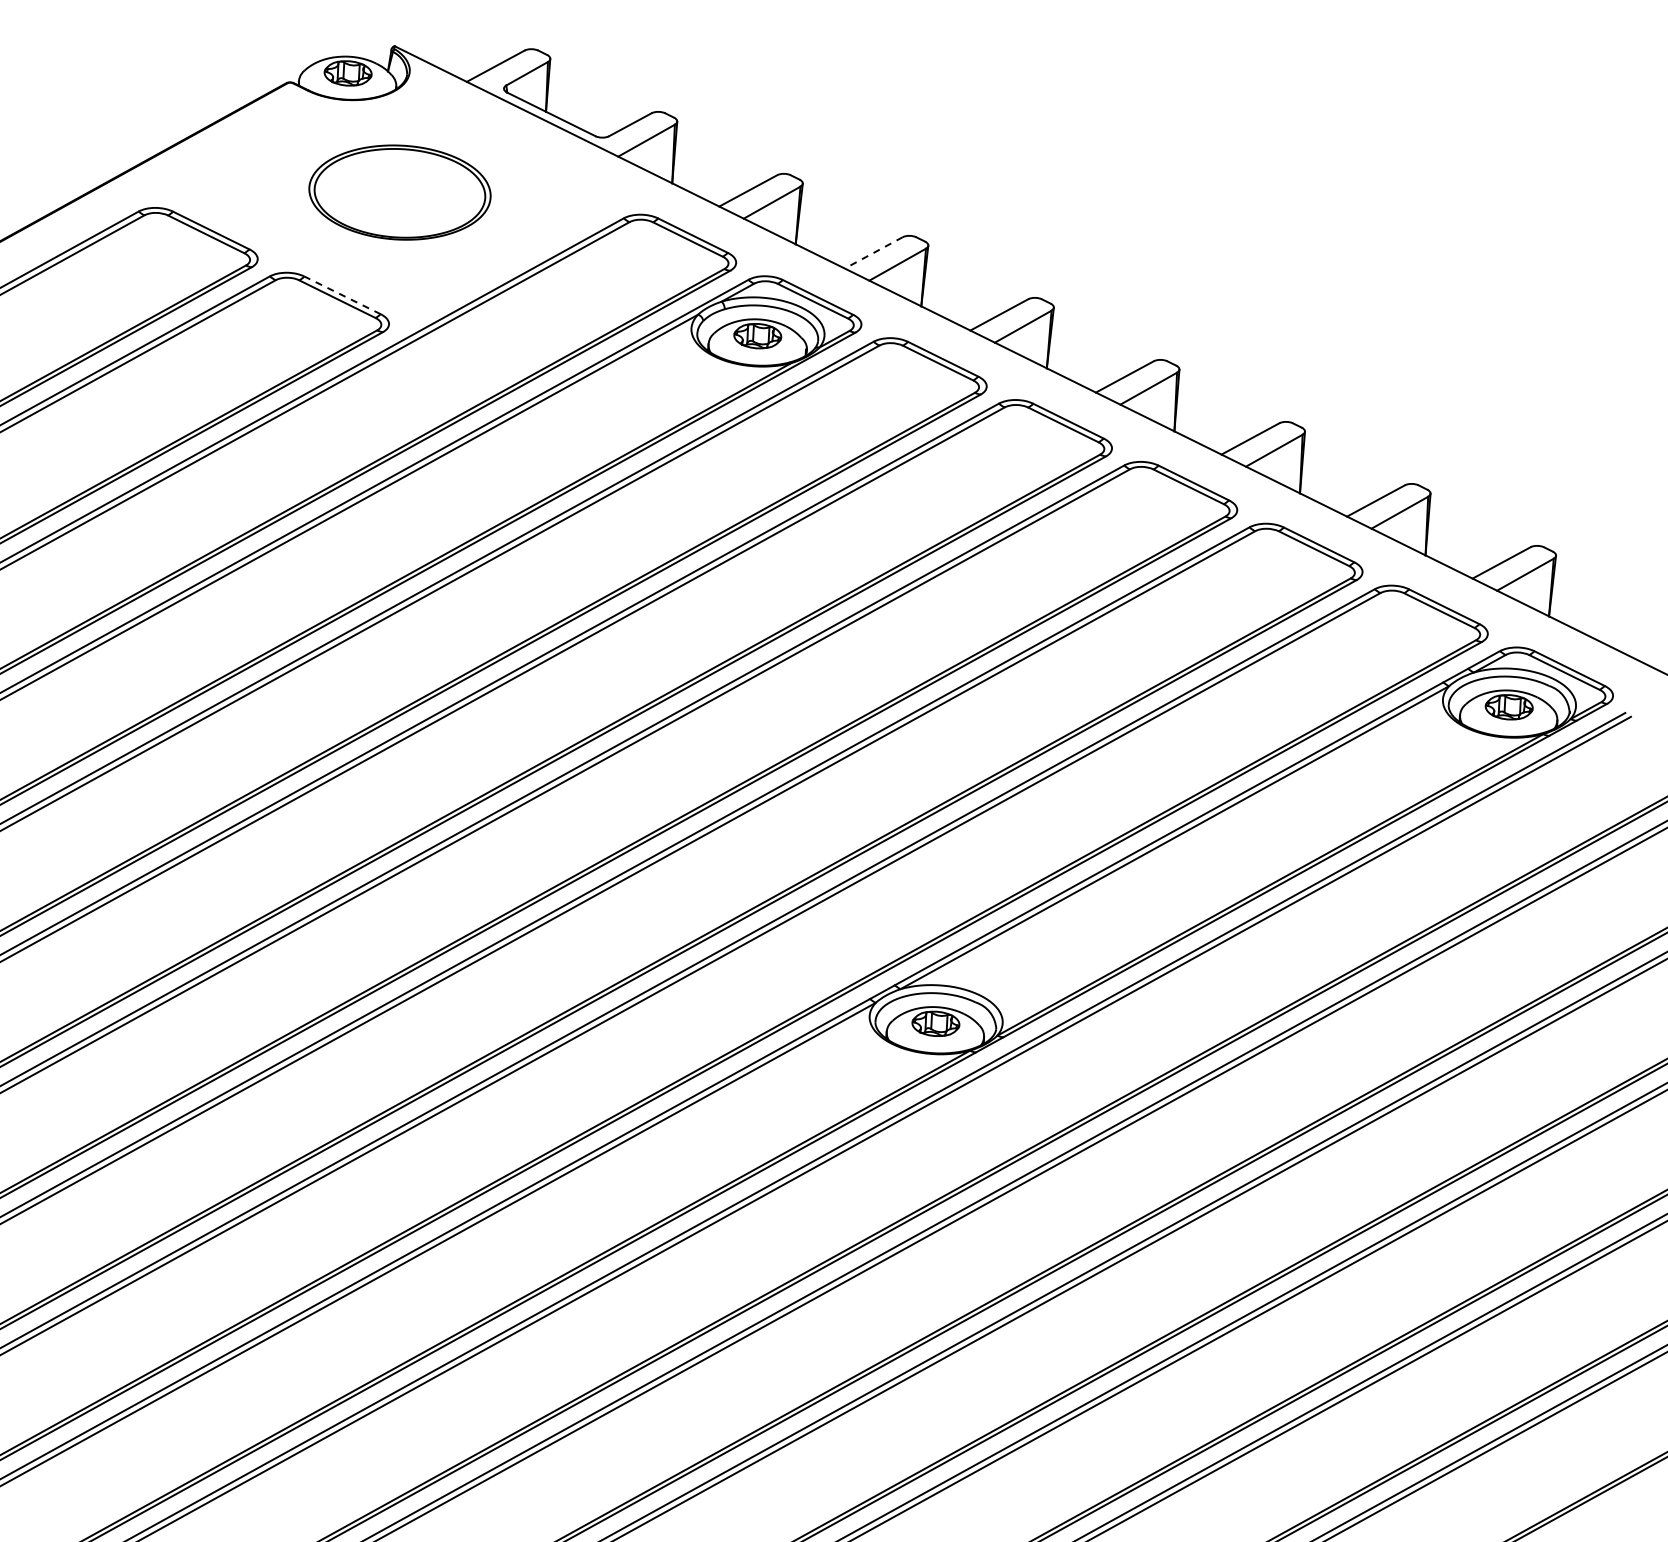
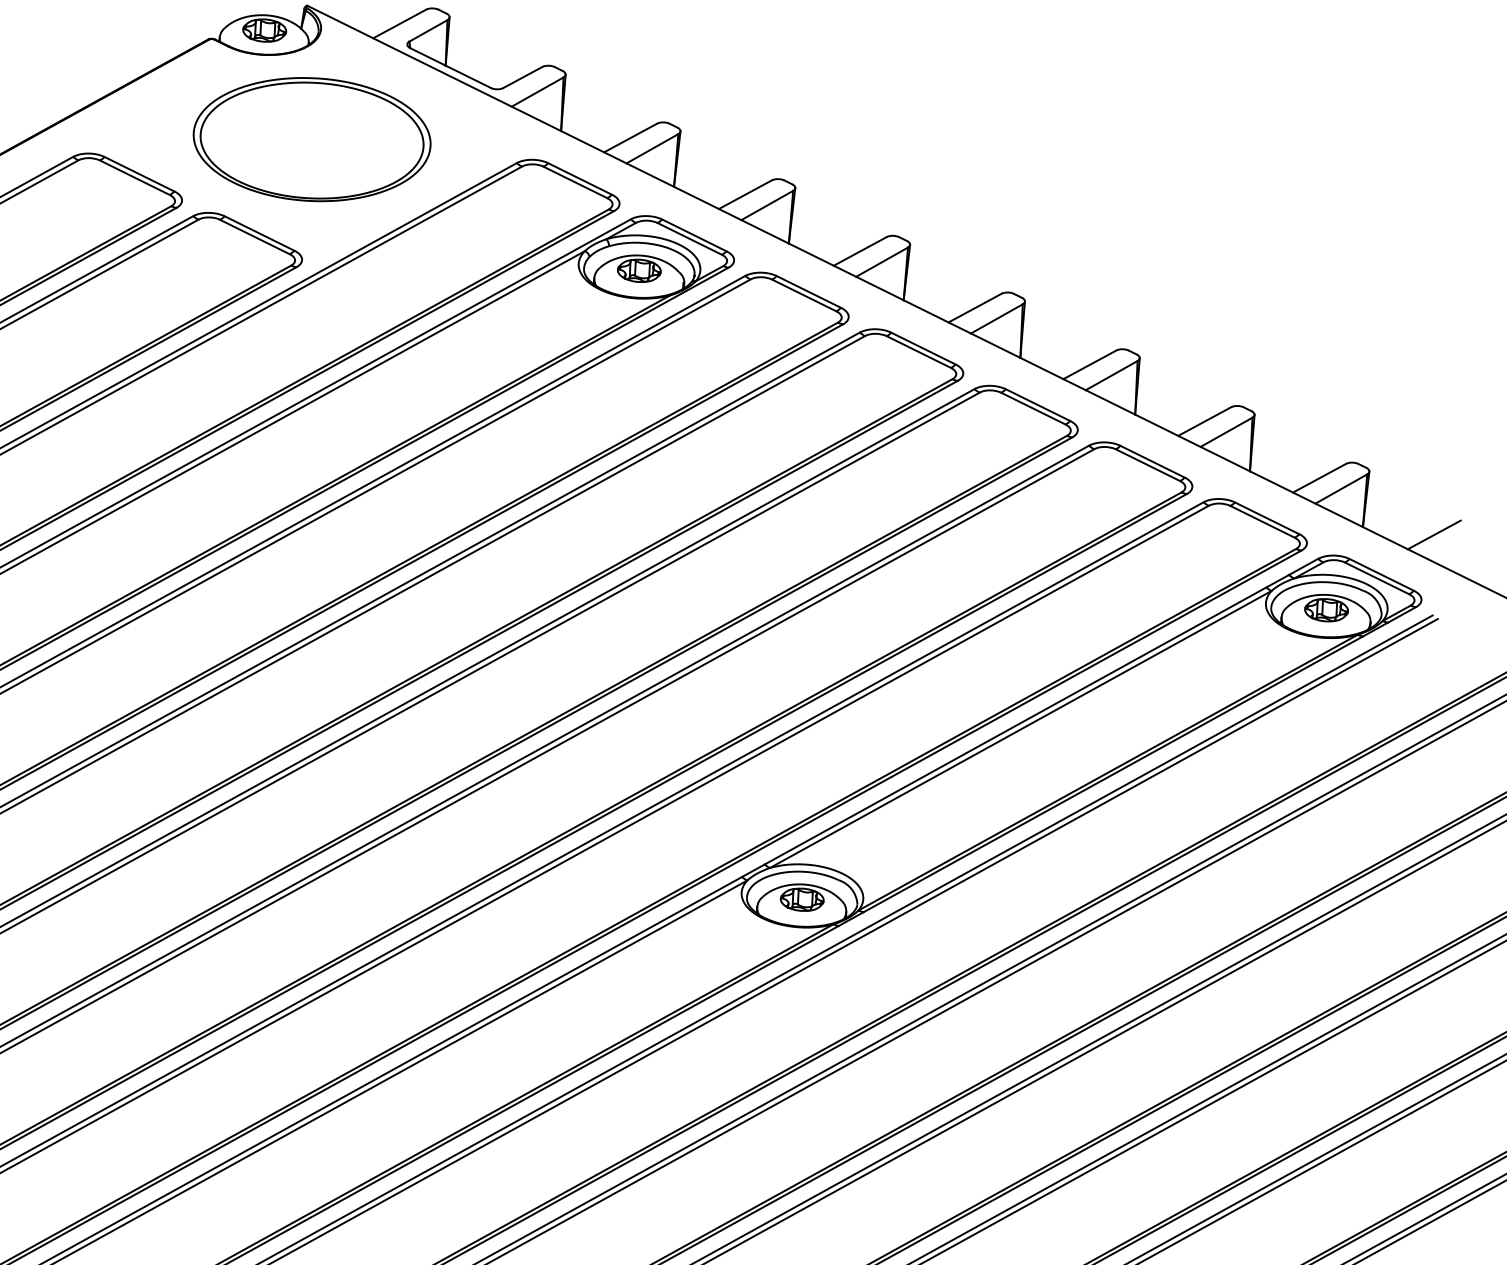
part: (399, 192) -> (311, 139), size x1.43
line: (873, 252) -> (745, 194), dashed -> solid
line: (342, 295) -> (259, 233), dashed -> solid
line: (1627, 624) -> (1434, 534), added

